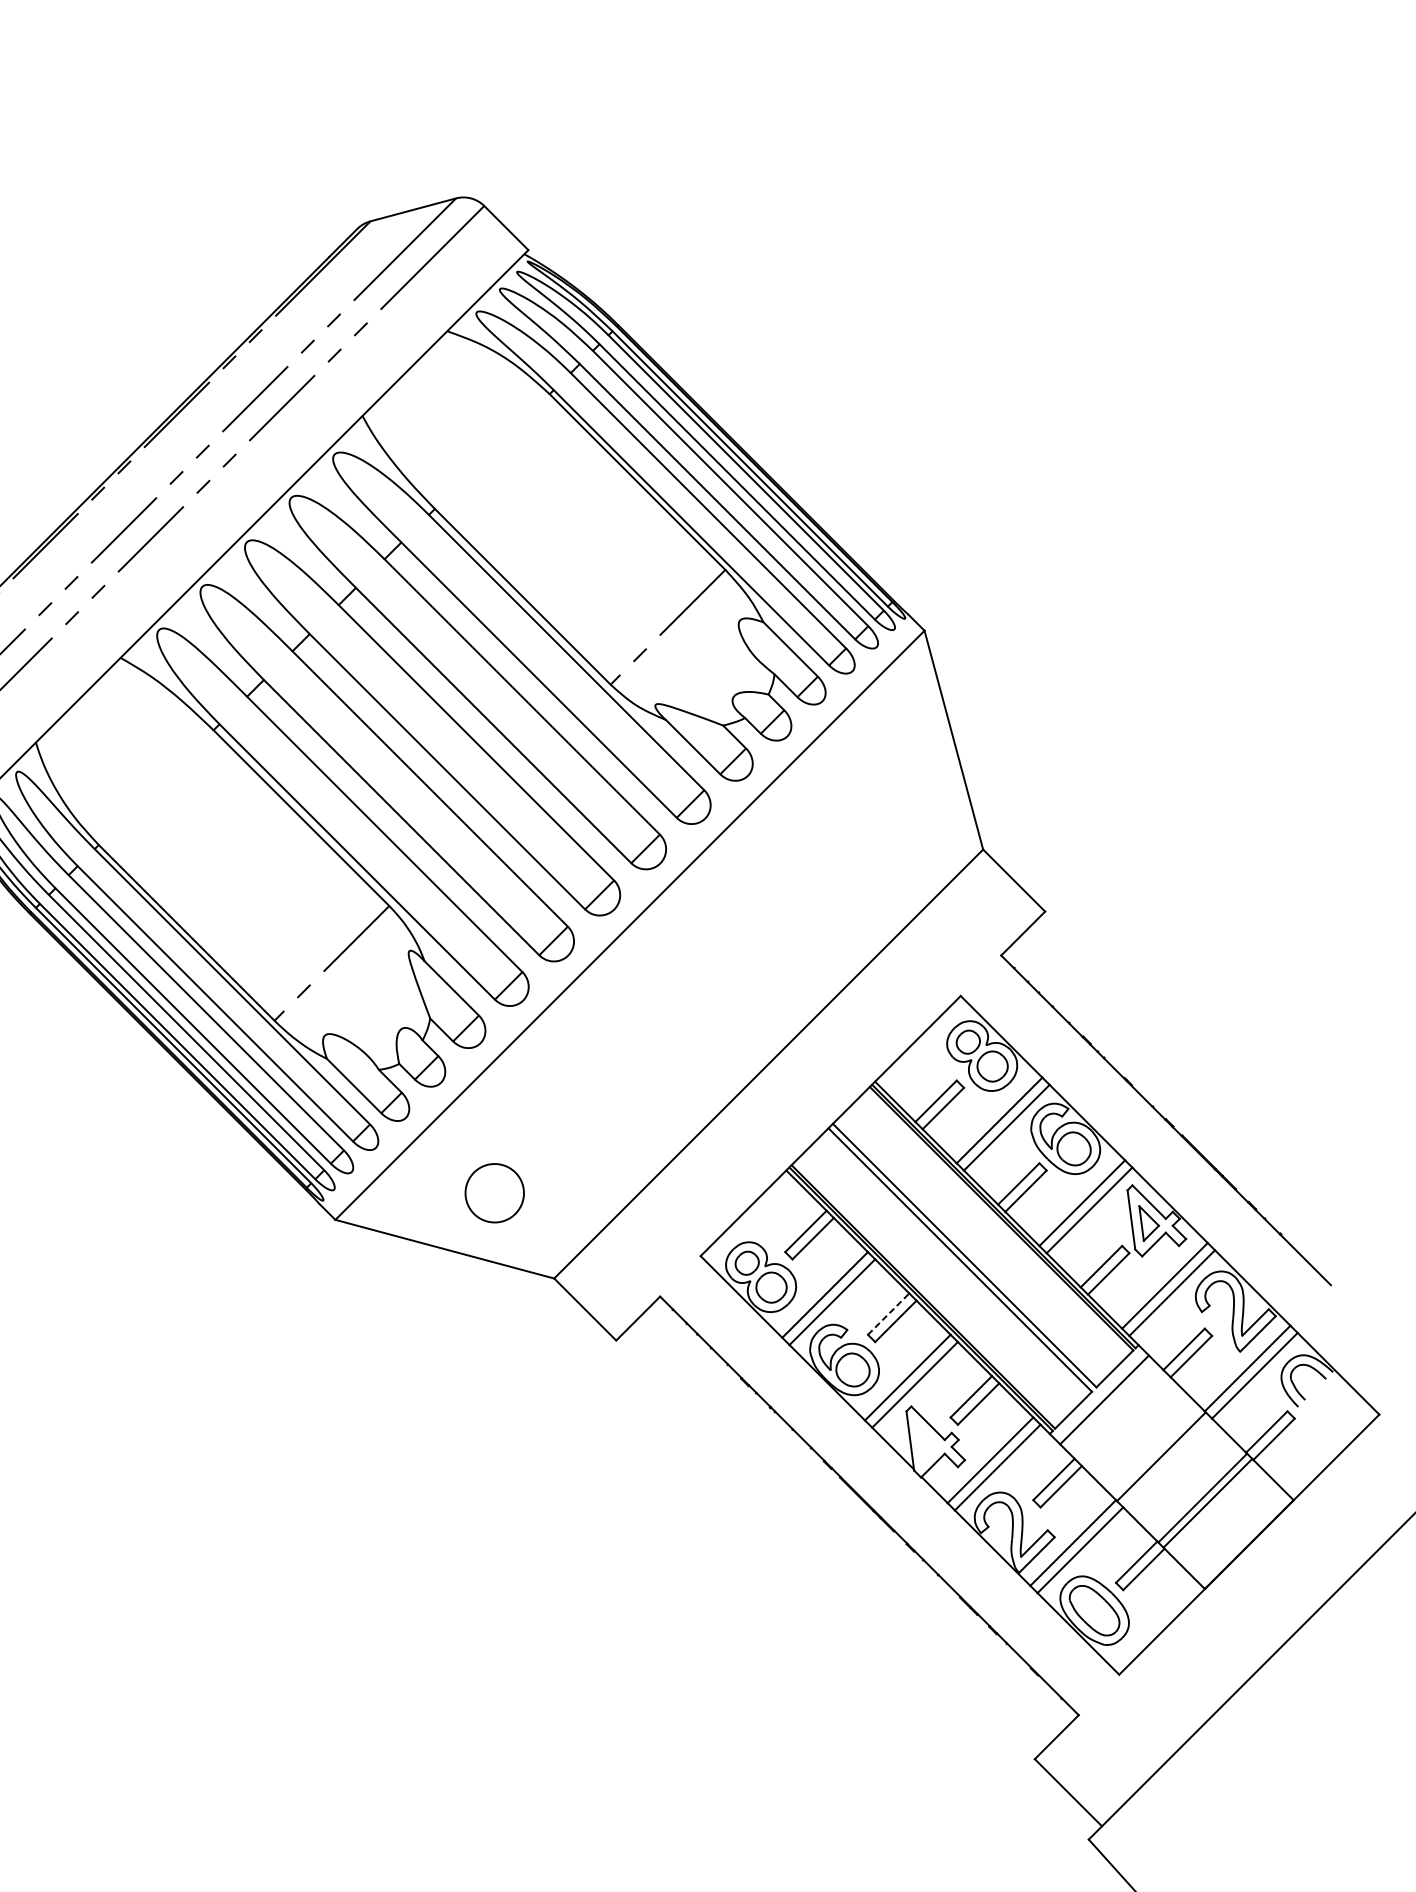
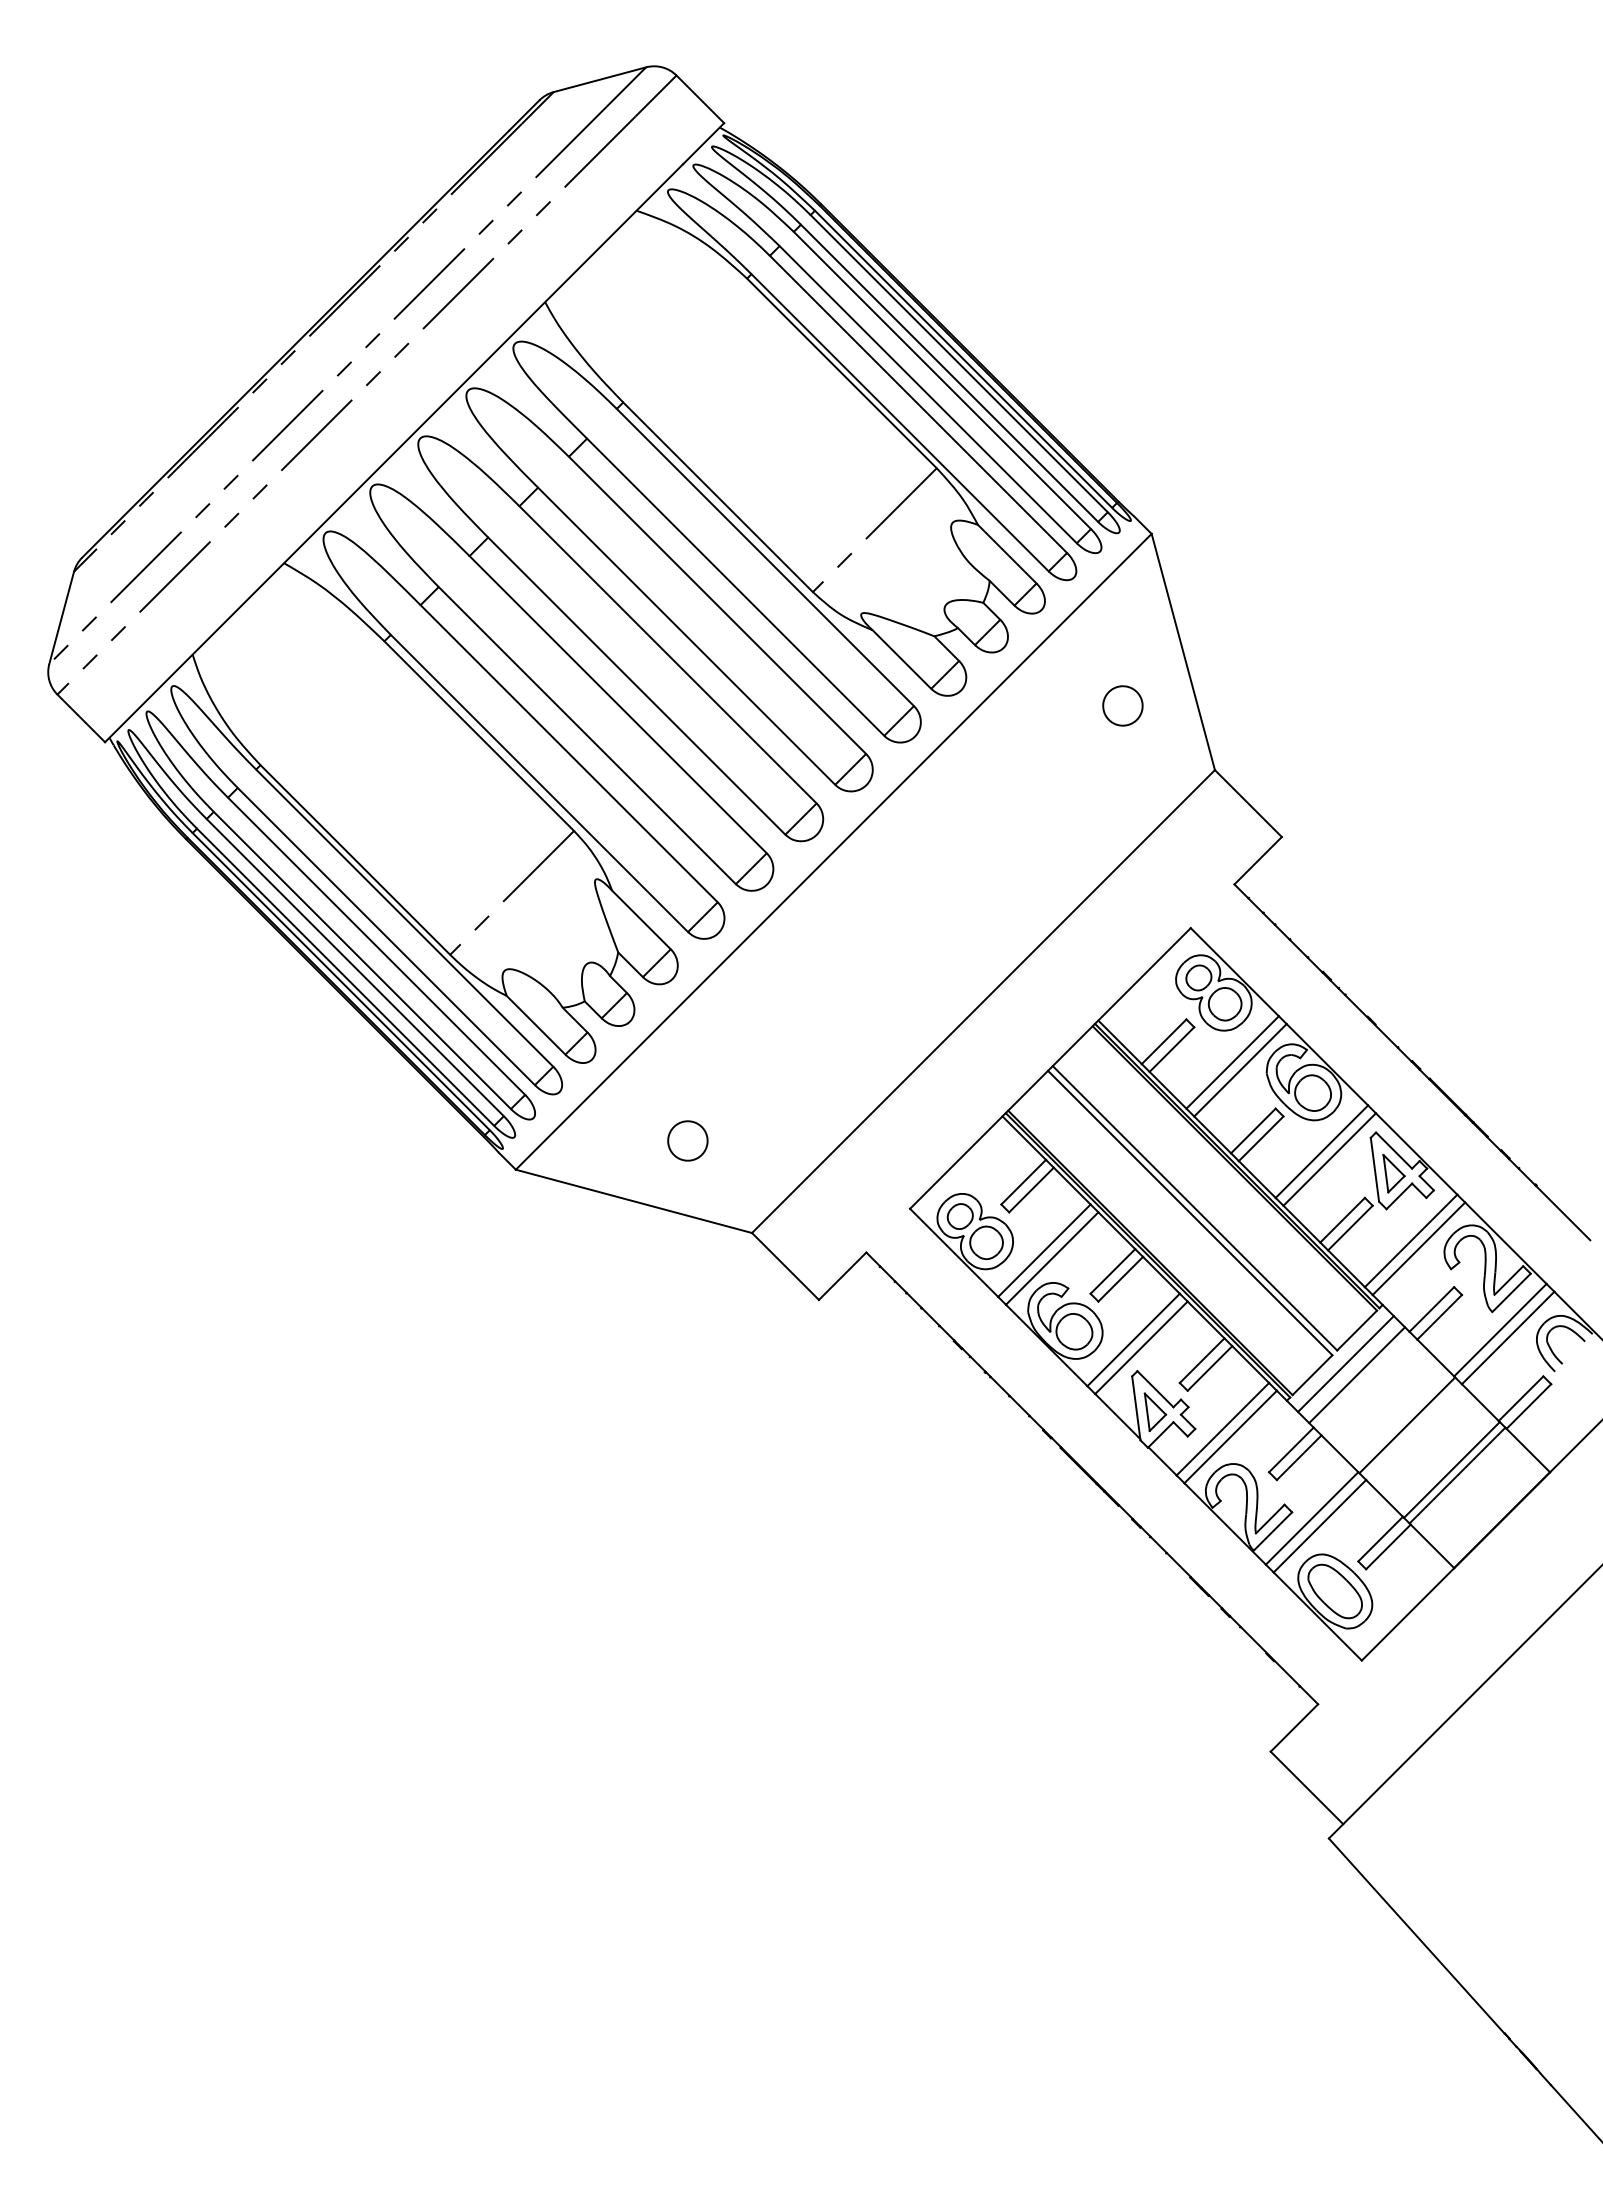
part: (897, 789) -> (1122, 705), added
part: (494, 1192) -> (687, 1140), size x0.62
line: (888, 1314) -> (1112, 1271), dashed -> solid
line: (1115, 1410) -> (1357, 1375), added
part: (928, 1444) -> (1155, 1412), added

